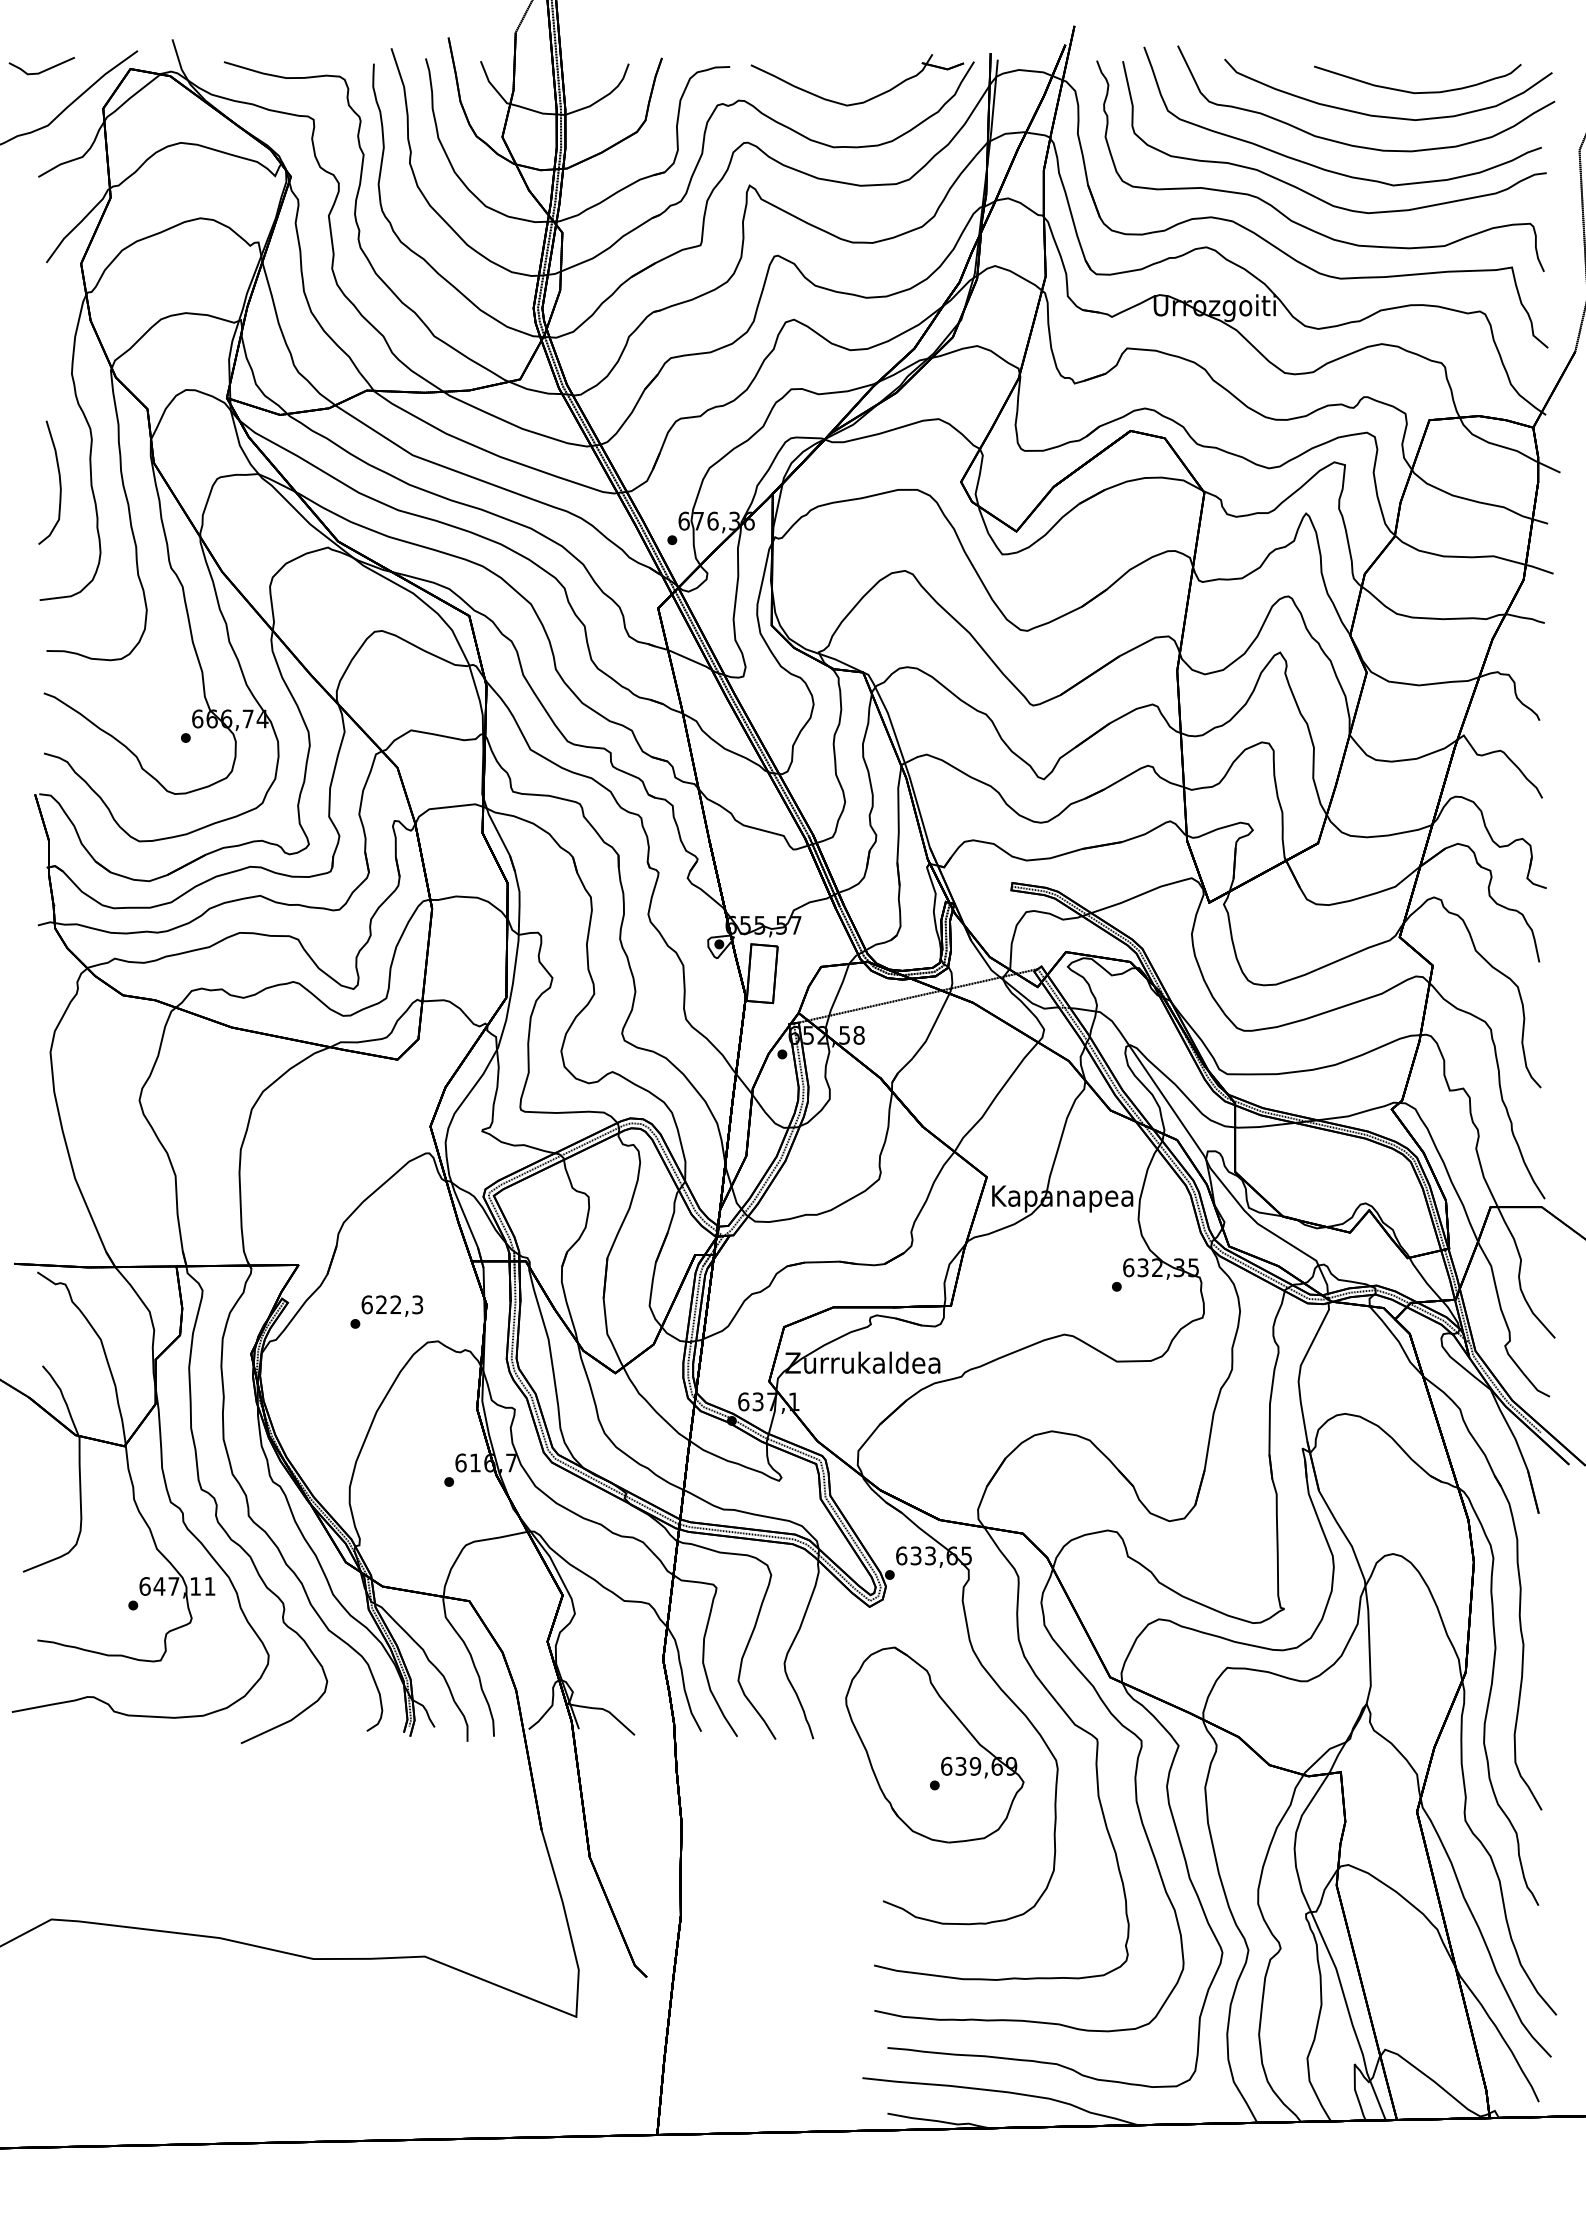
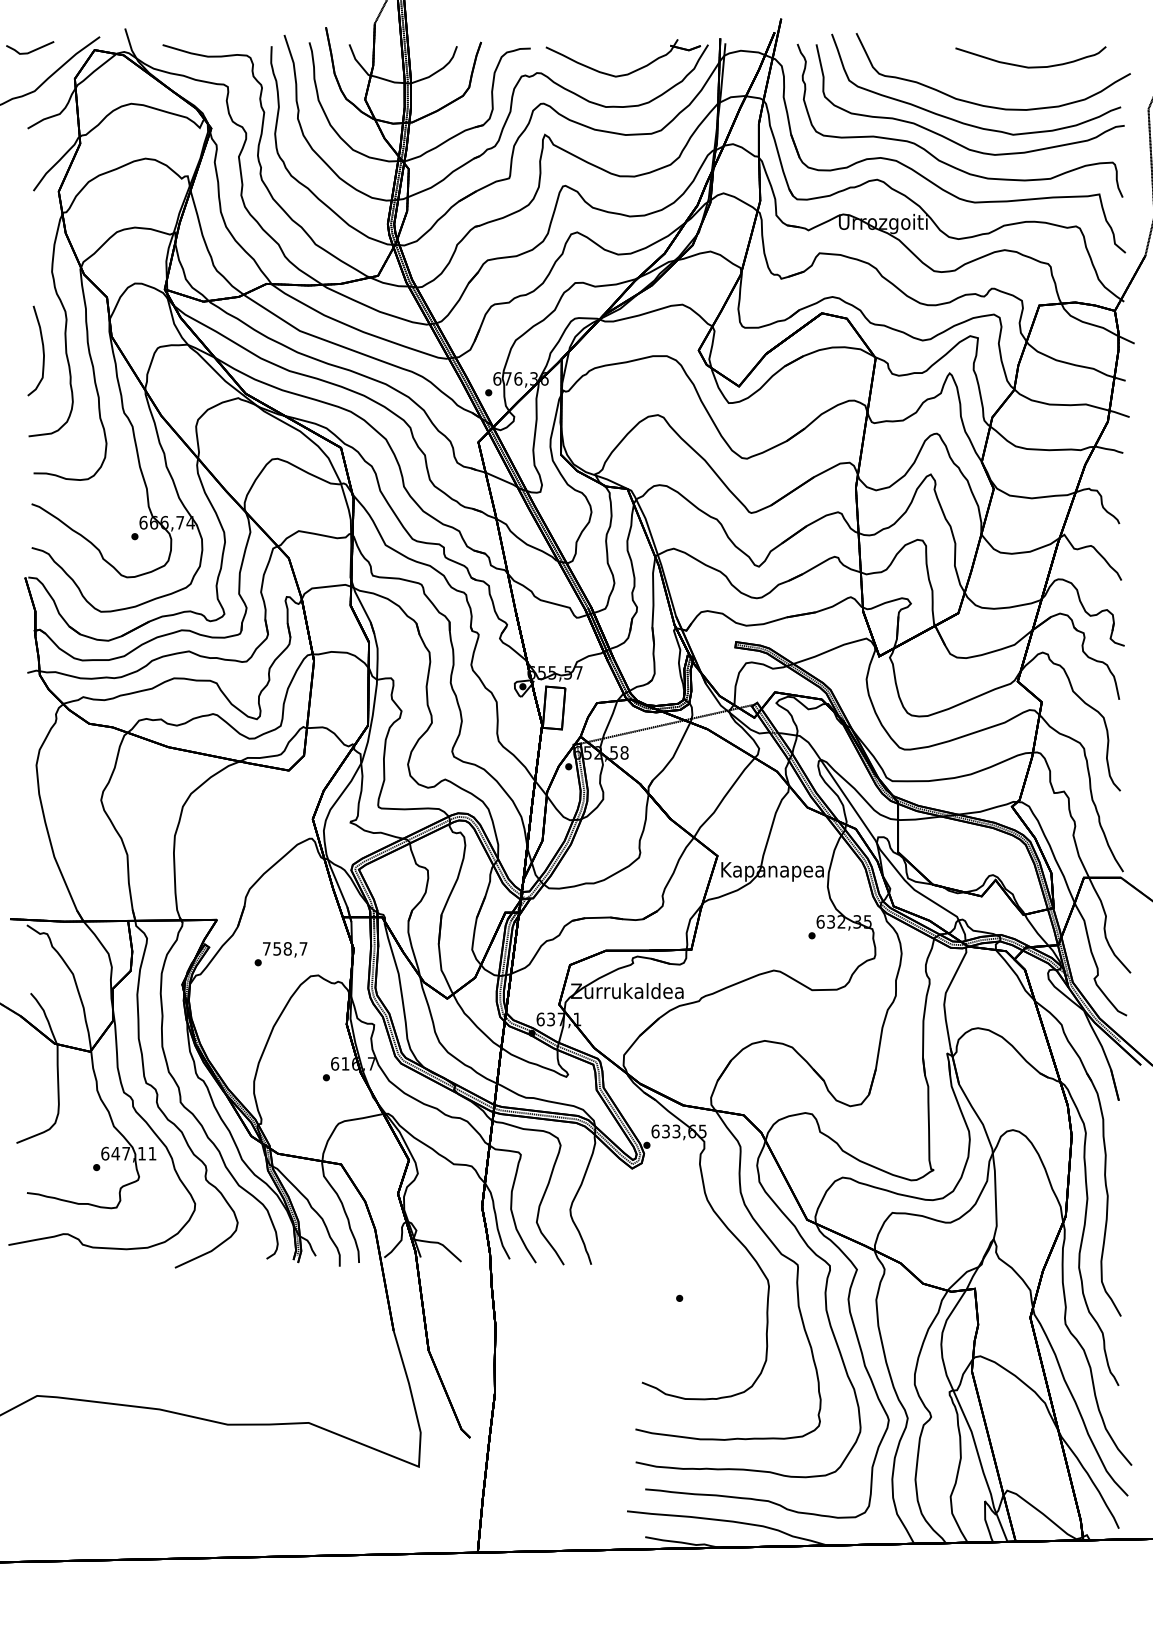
part: (1382, 115) -> (1005, 83), removed
text: (392, 1304) -> (285, 948), 622,3 -> 758,7
part: (934, 1744) -> (679, 1268), removed

